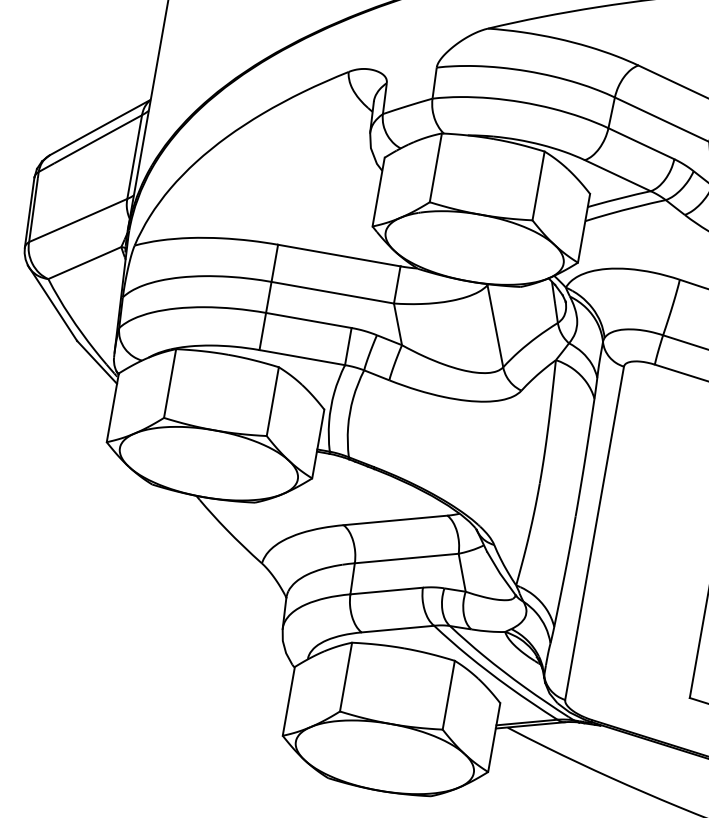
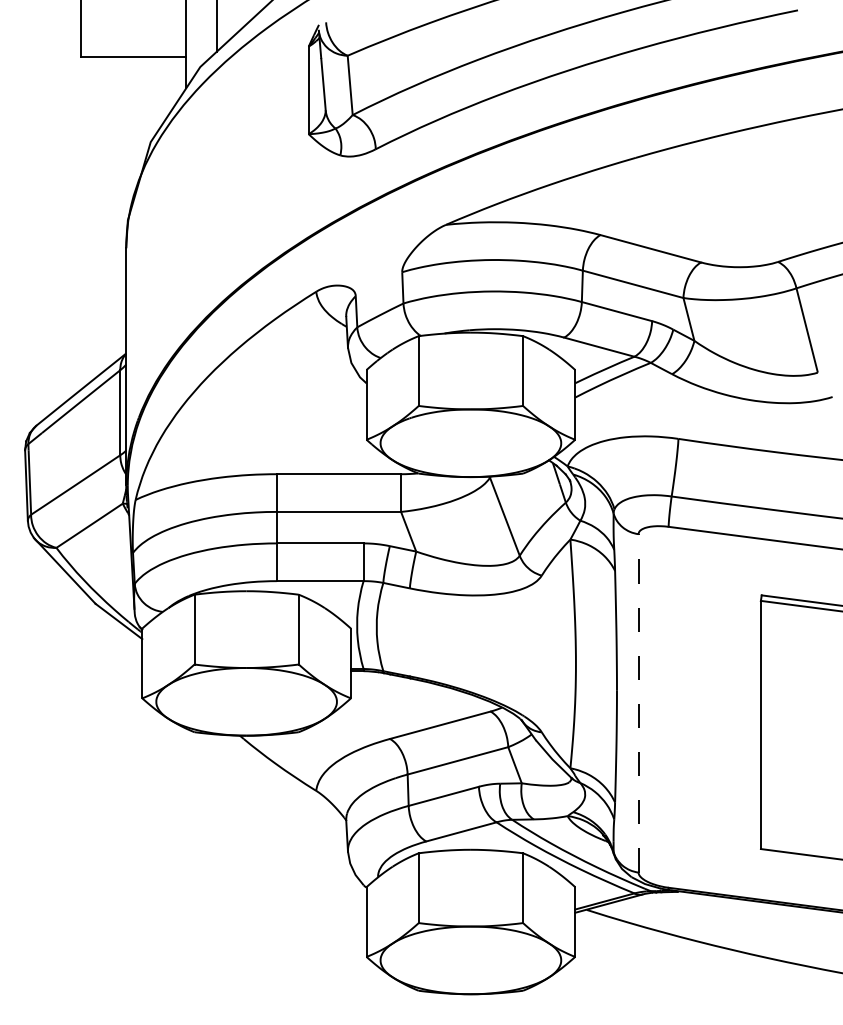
line: (594, 532) -> (638, 702), solid -> dashed

